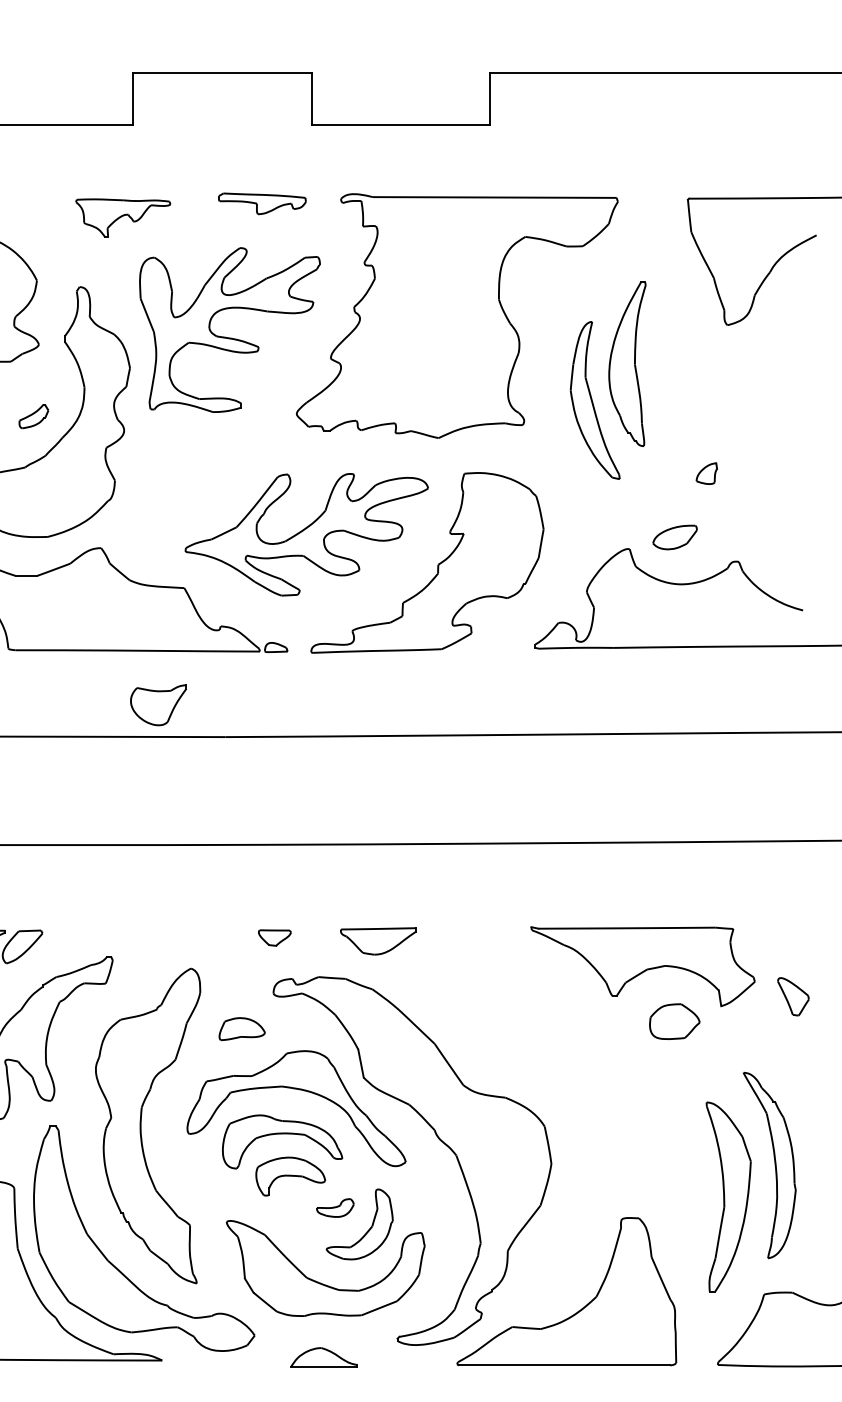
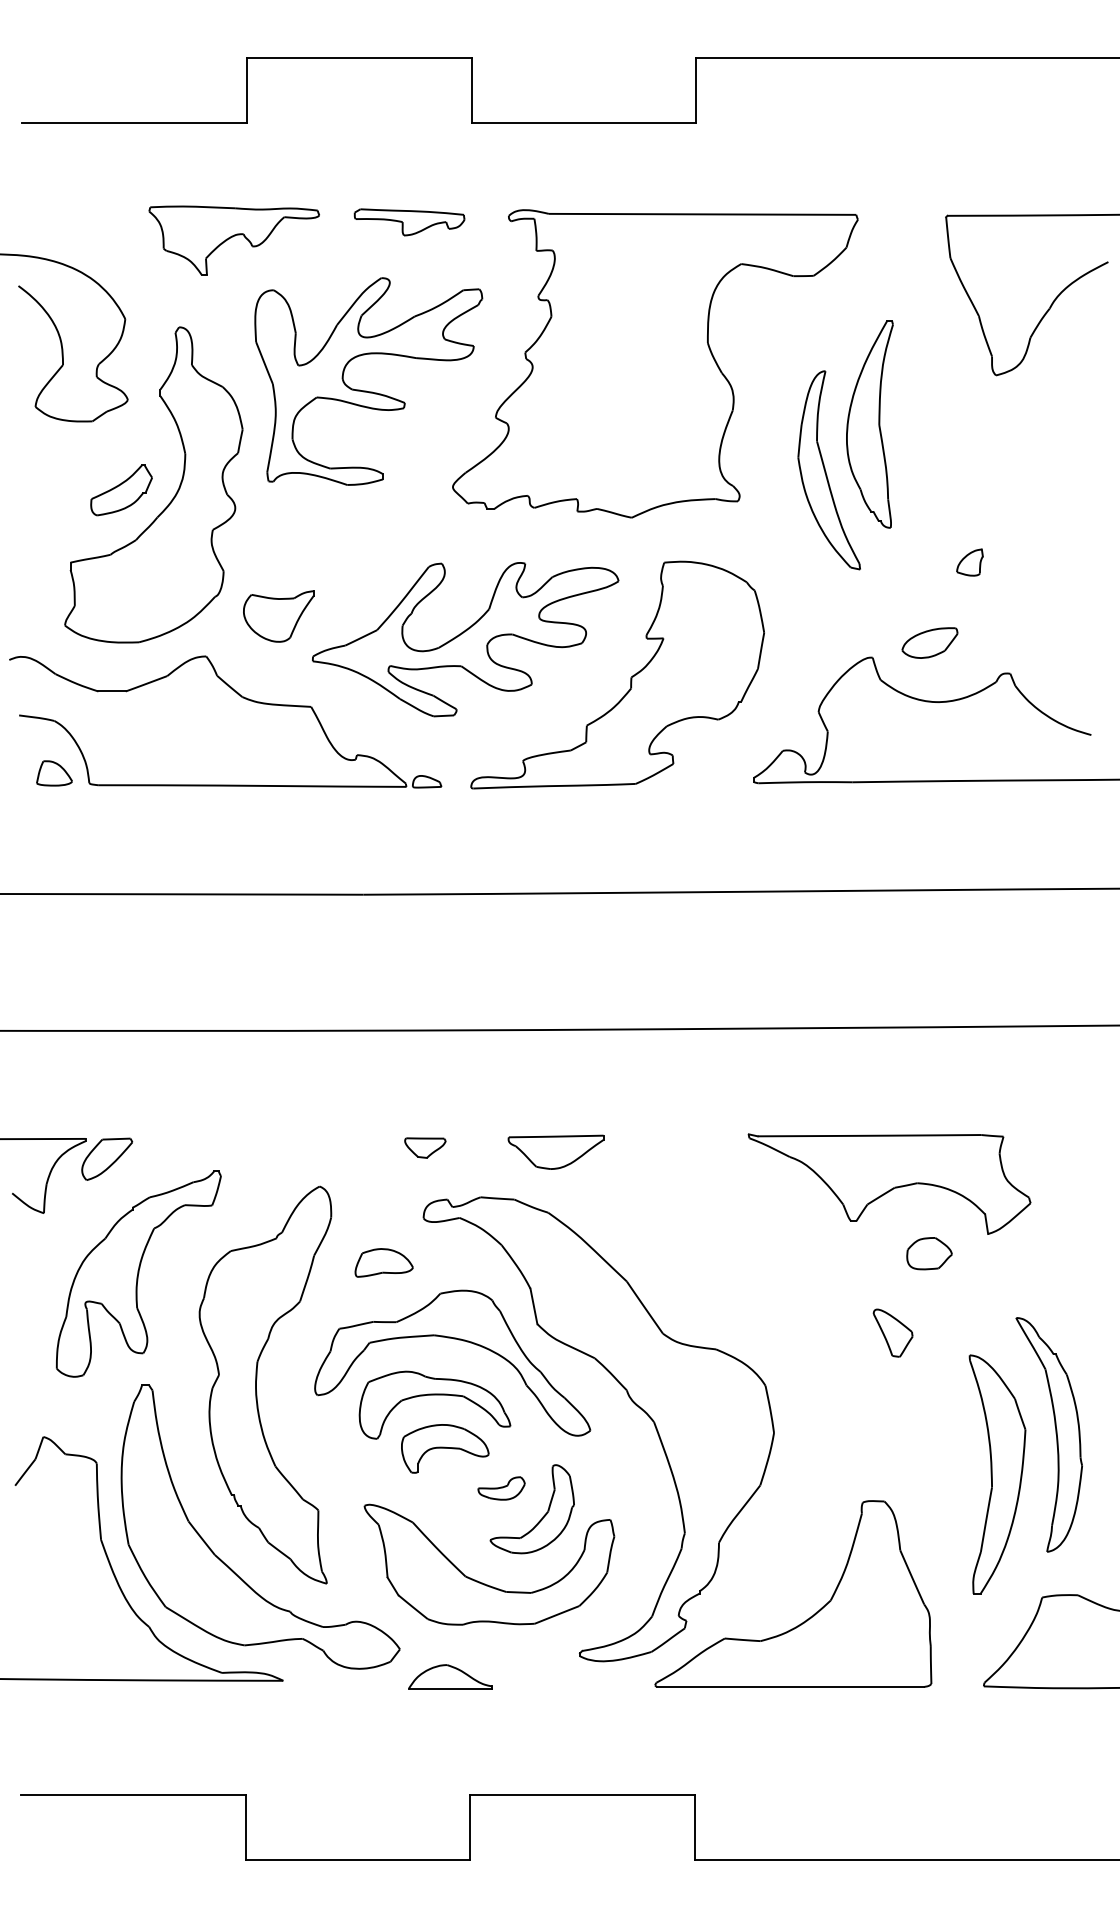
part: (122, 218) -> (233, 240), size x1.43
part: (33, 416) -> (121, 490), size x1.67
part: (158, 705) -> (278, 616), moved
part: (792, 996) -> (892, 1332), moved
part: (674, 1021) -> (929, 1253), size x0.71
part: (324, 1357) -> (450, 1676), moved

